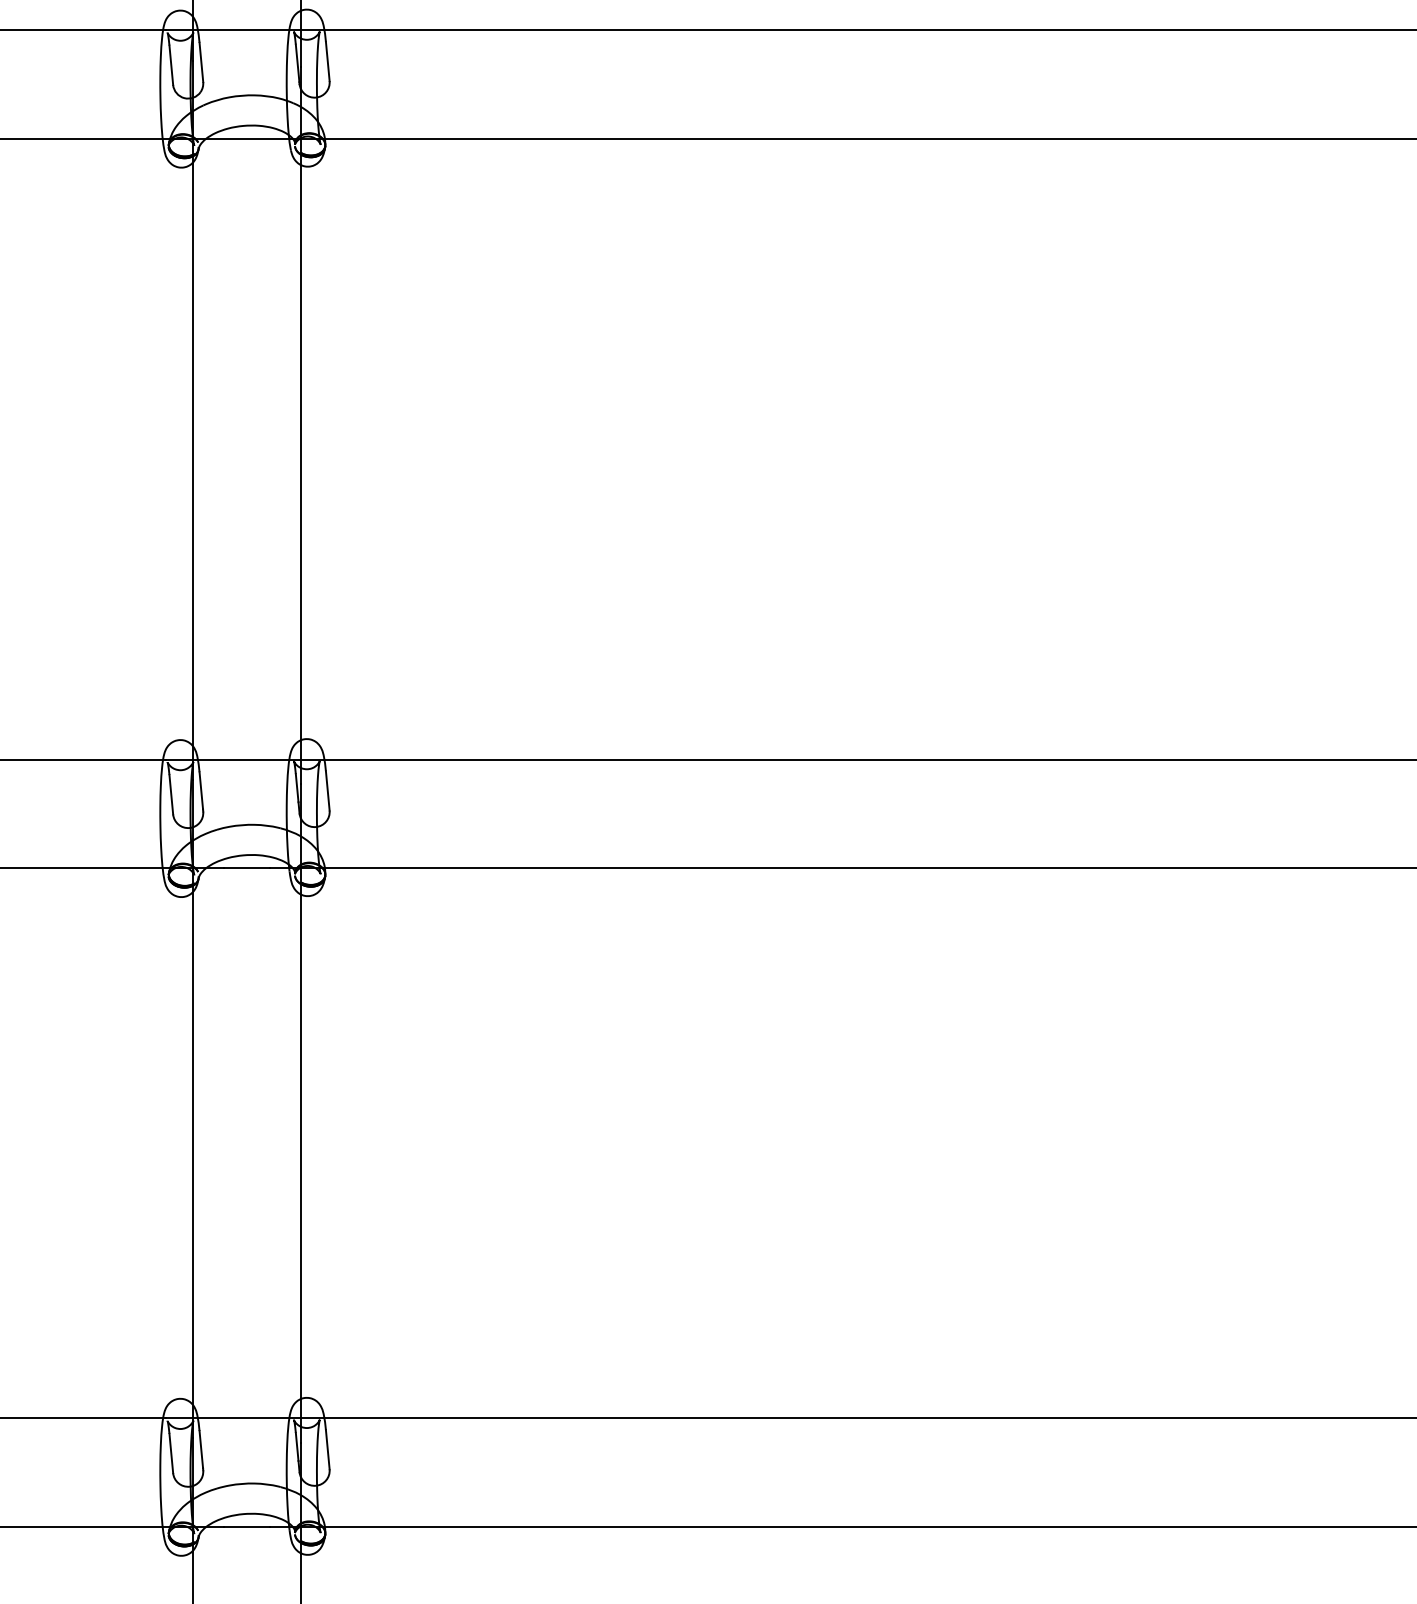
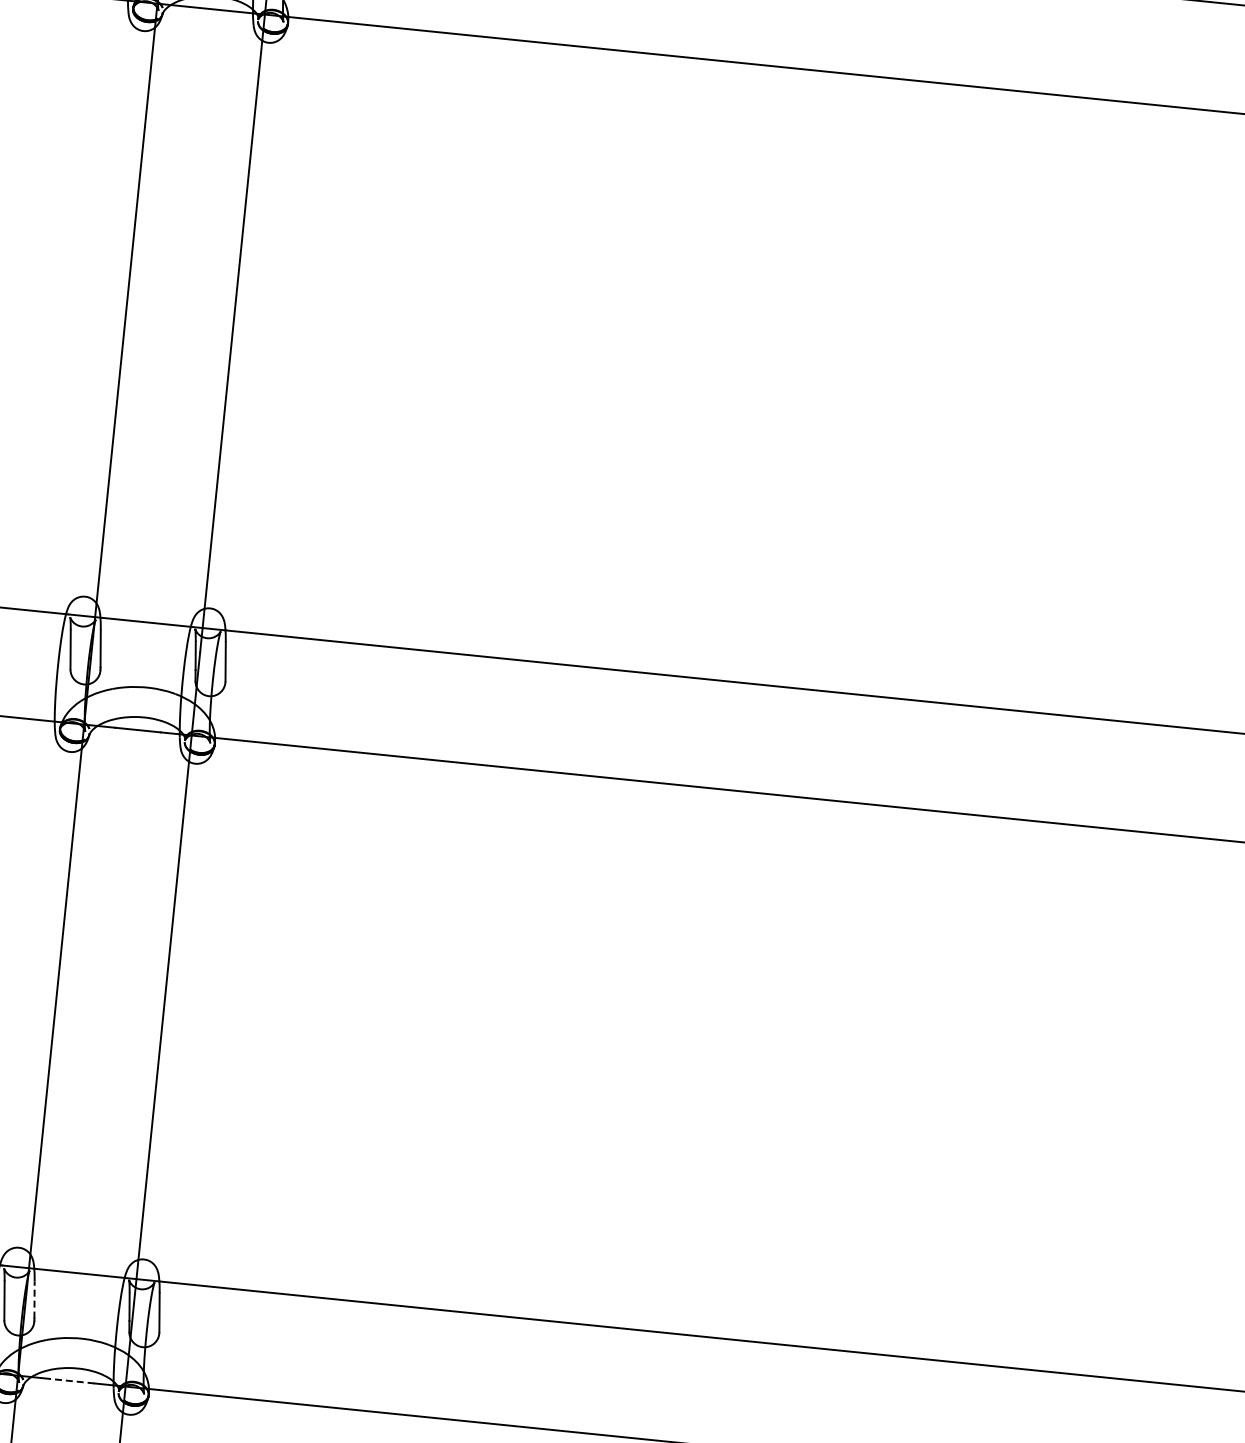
line: (201, 1449) -> (34, 1299), solid -> dashed
line: (246, 1527) -> (71, 1381), solid -> dashed

